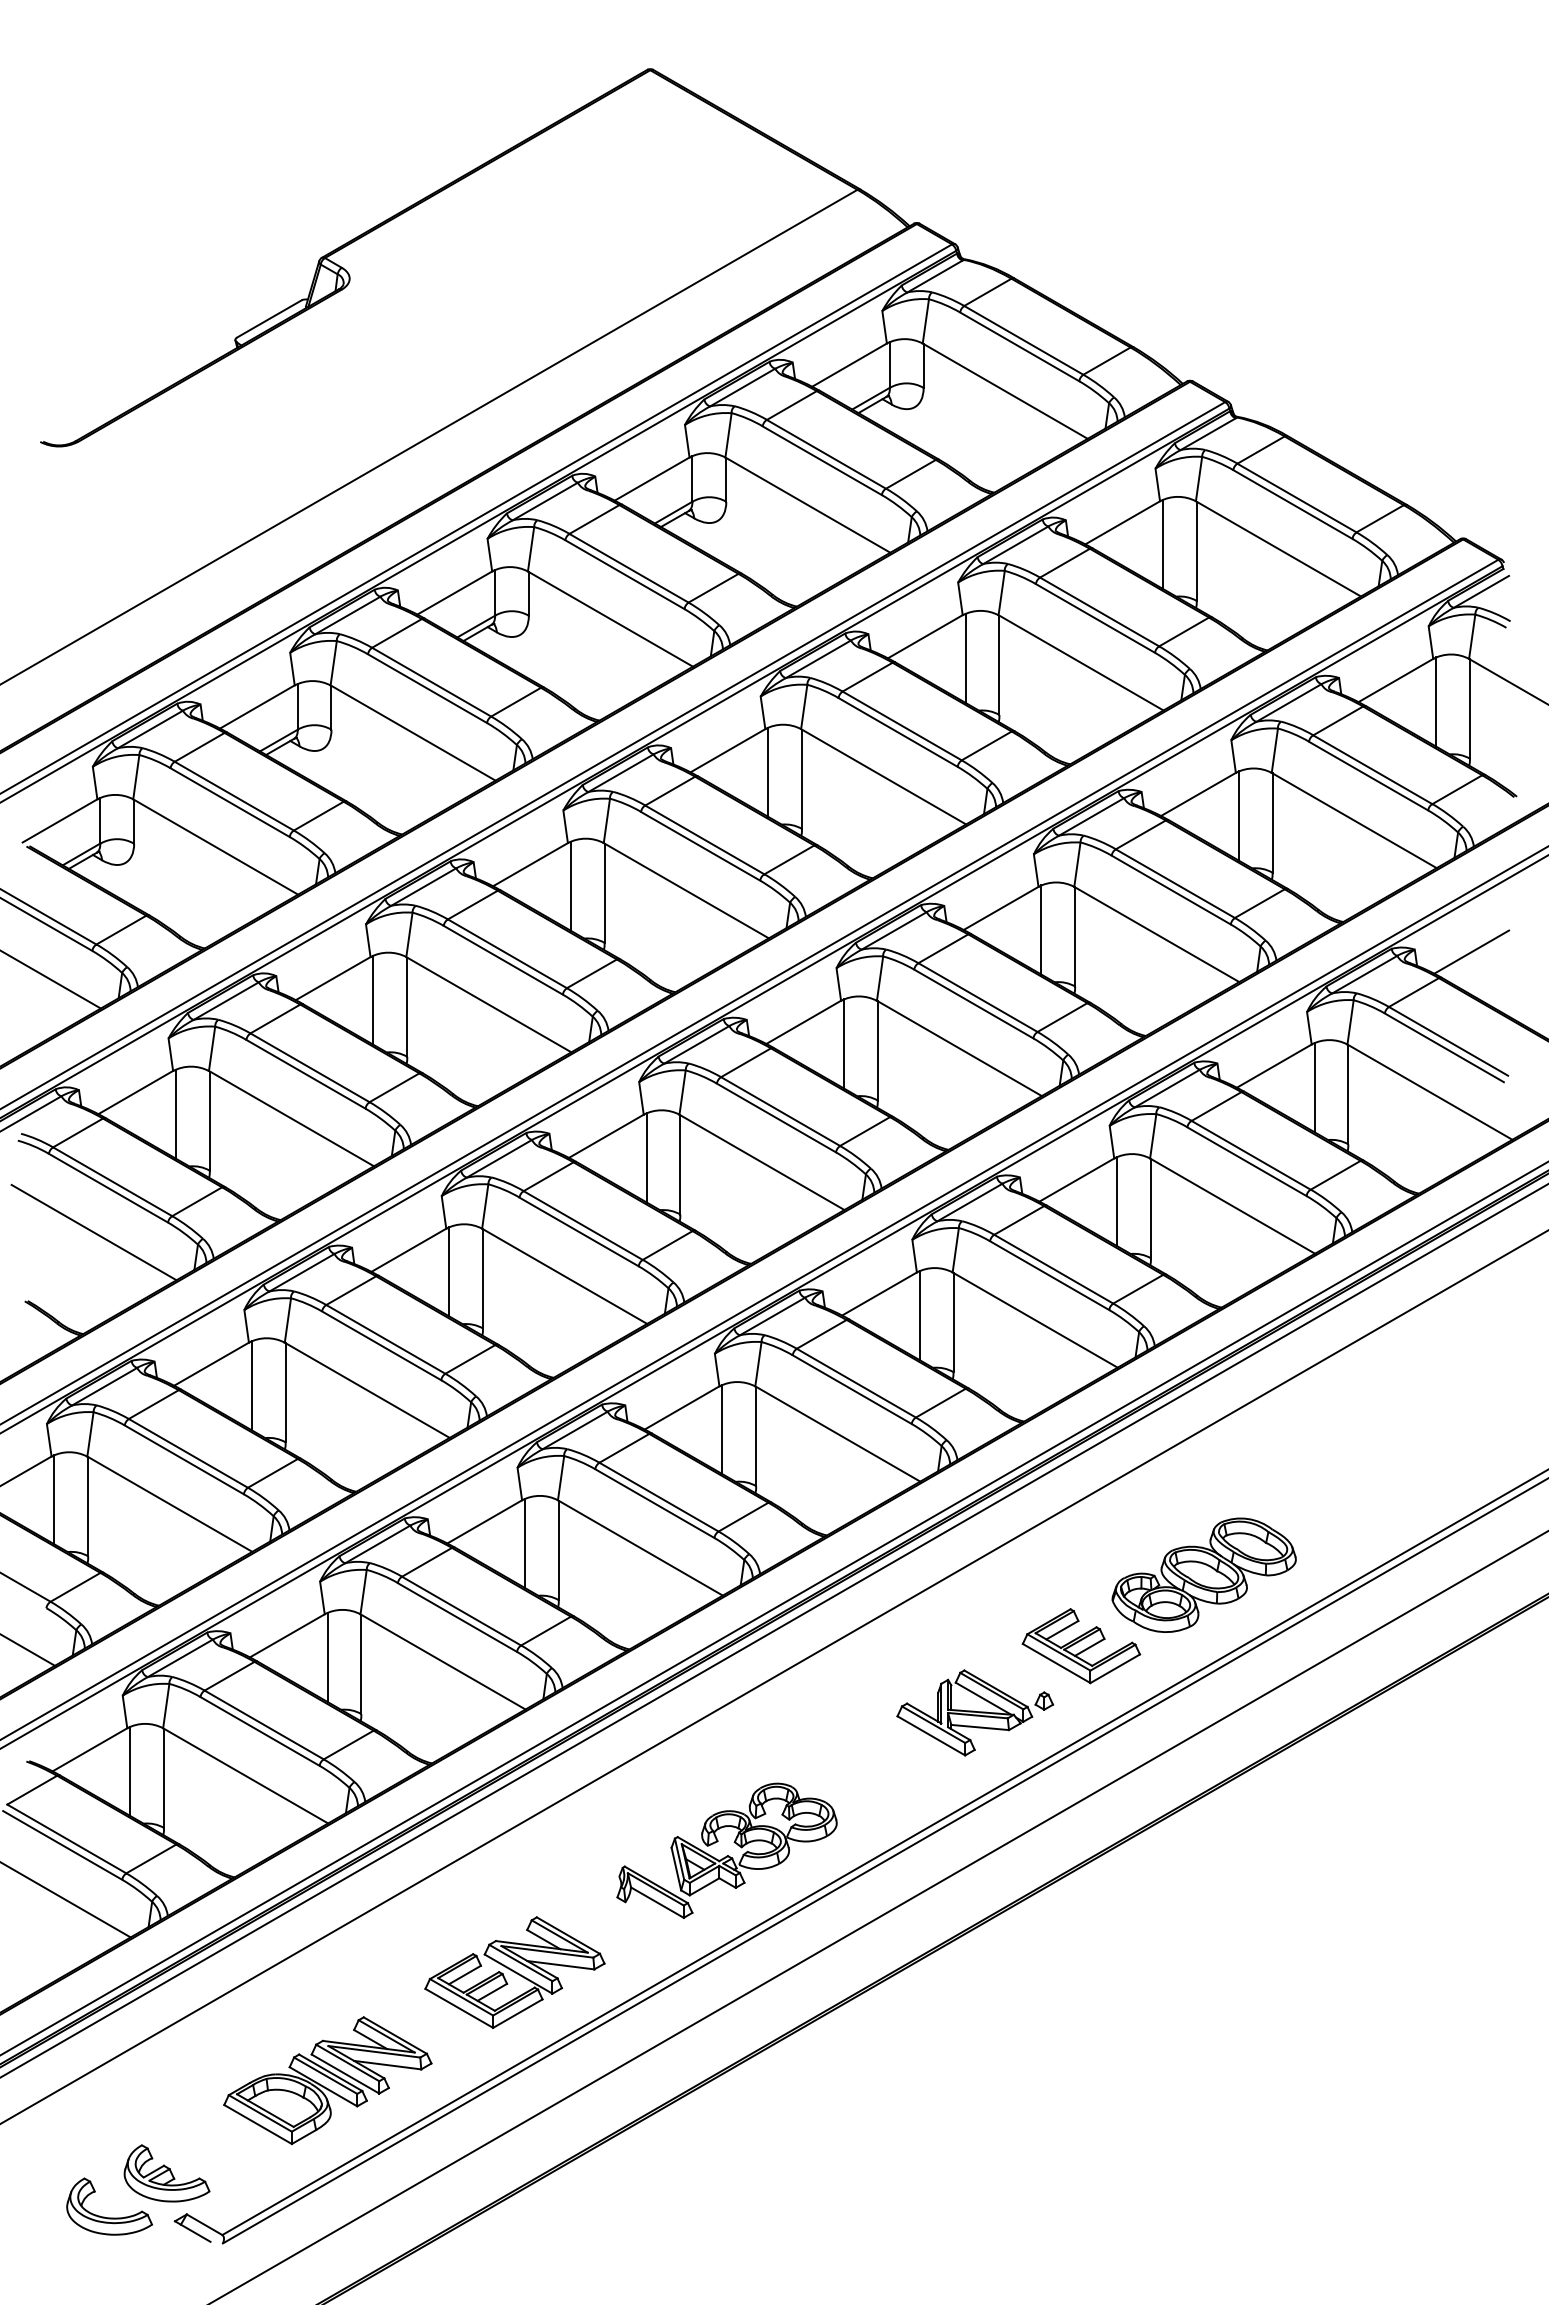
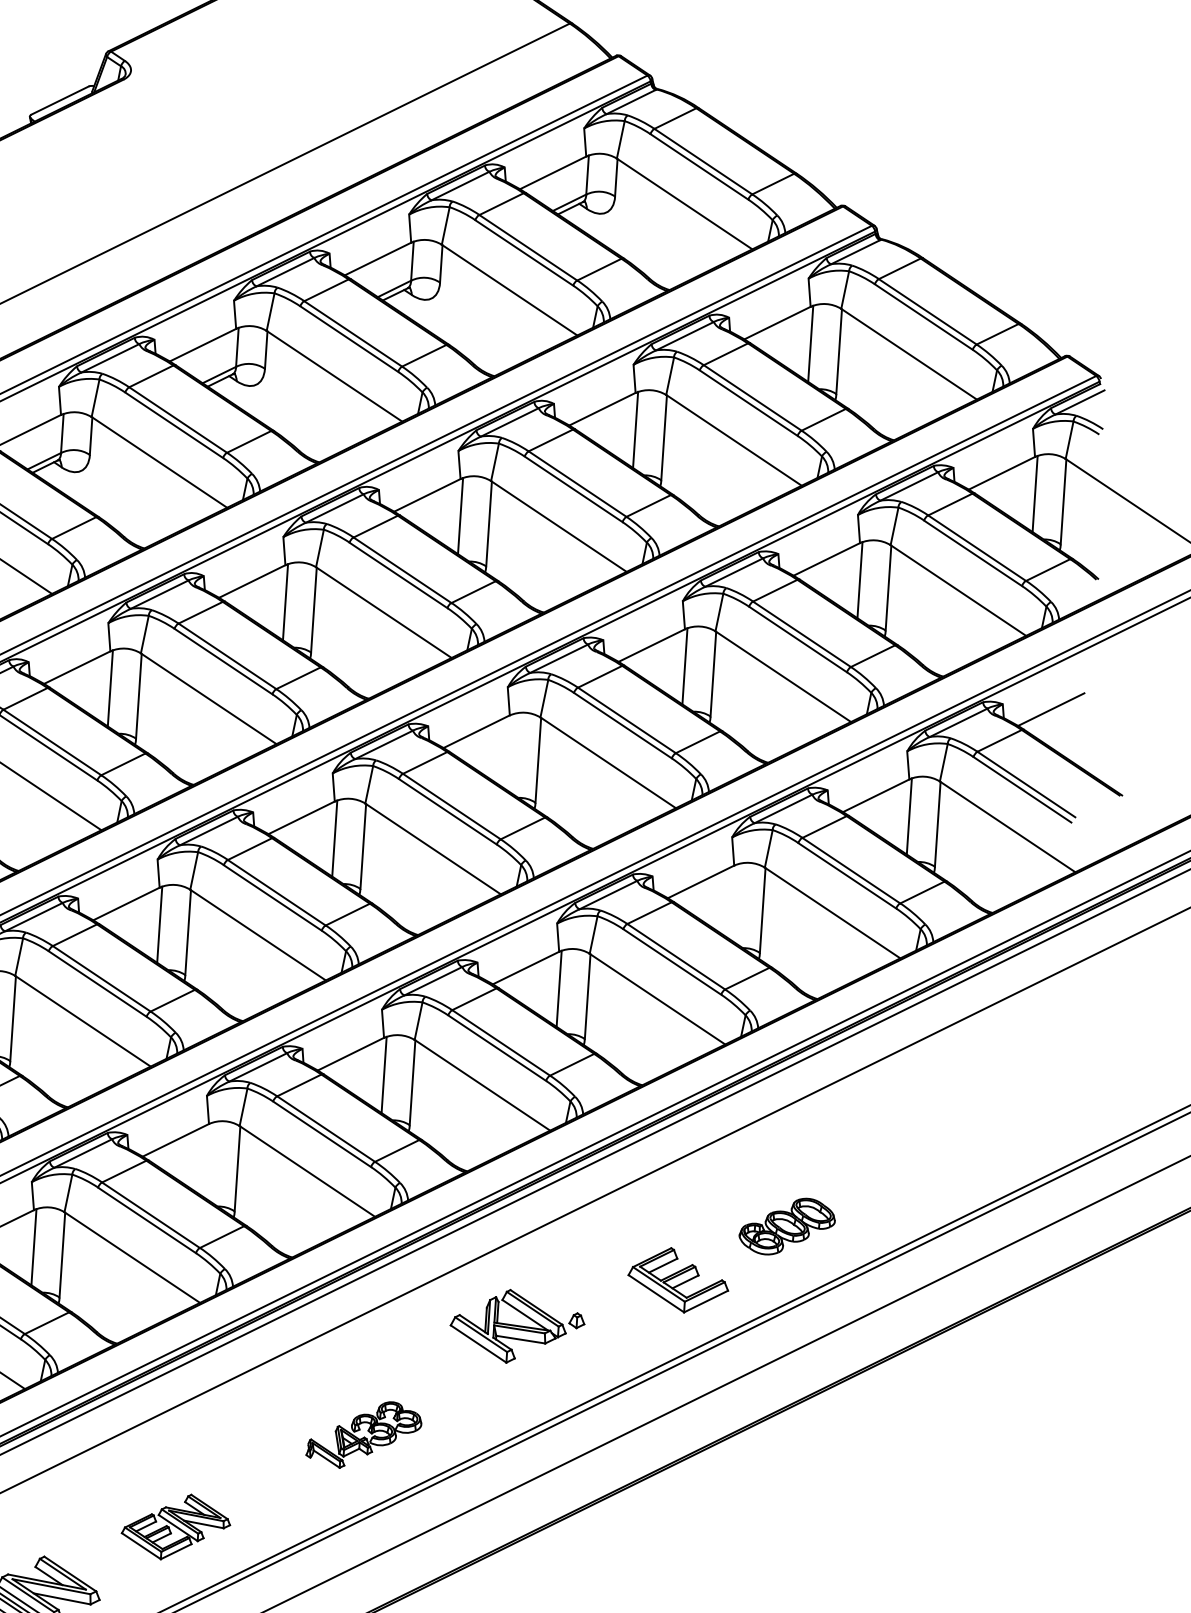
line: (844, 1043) -> (510, 752), removed
line: (1117, 1201) -> (734, 902), removed
line: (524, 1543) -> (208, 1161), removed
part: (1203, 1574) -> (786, 1226), size x0.6
part: (975, 1712) -> (517, 1326), moved
part: (726, 1850) -> (363, 1434), size x0.6
part: (514, 1972) -> (175, 1526), size x0.7

